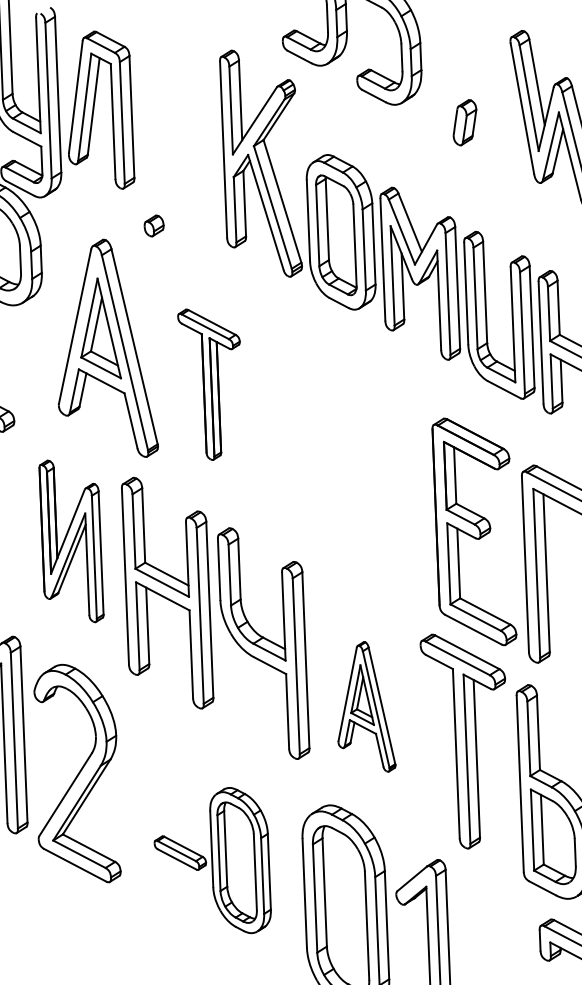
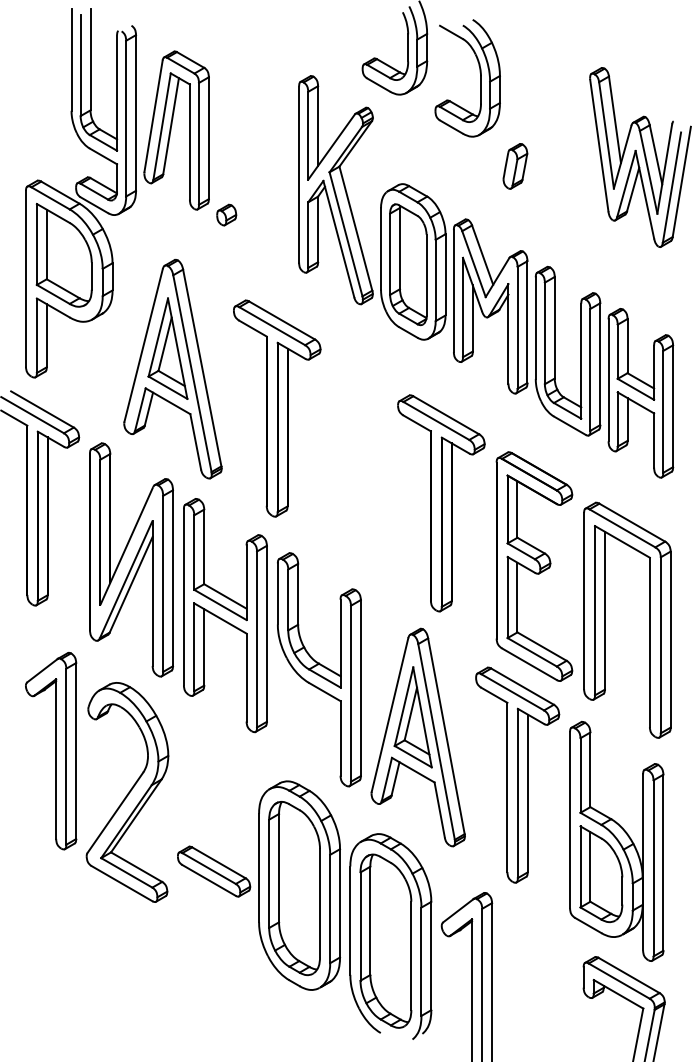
part: (465, 122) -> (515, 166), moved
part: (153, 225) -> (226, 214), moved
part: (211, 384) -> (277, 408), size x1.43
part: (379, 472) -> (441, 503), added
part: (71, 540) -> (131, 559), size x1.43
part: (364, 707) -> (417, 737), size x1.67
part: (212, 861) -> (259, 885), size x1.43

